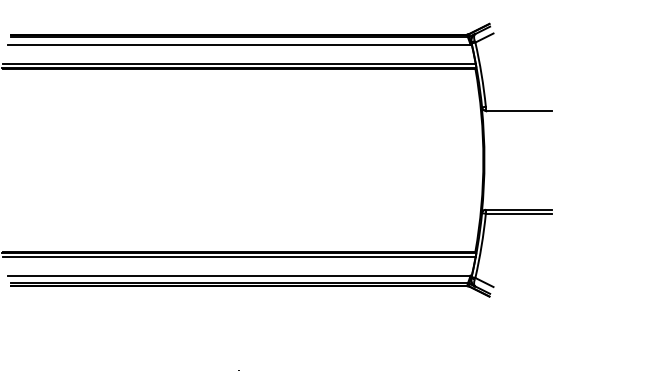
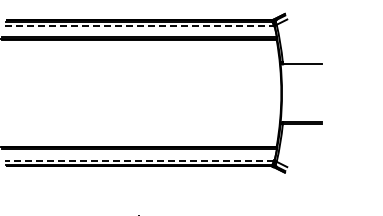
line: (239, 45) -> (139, 26), solid -> dashed
line: (239, 275) -> (139, 160), solid -> dashed

